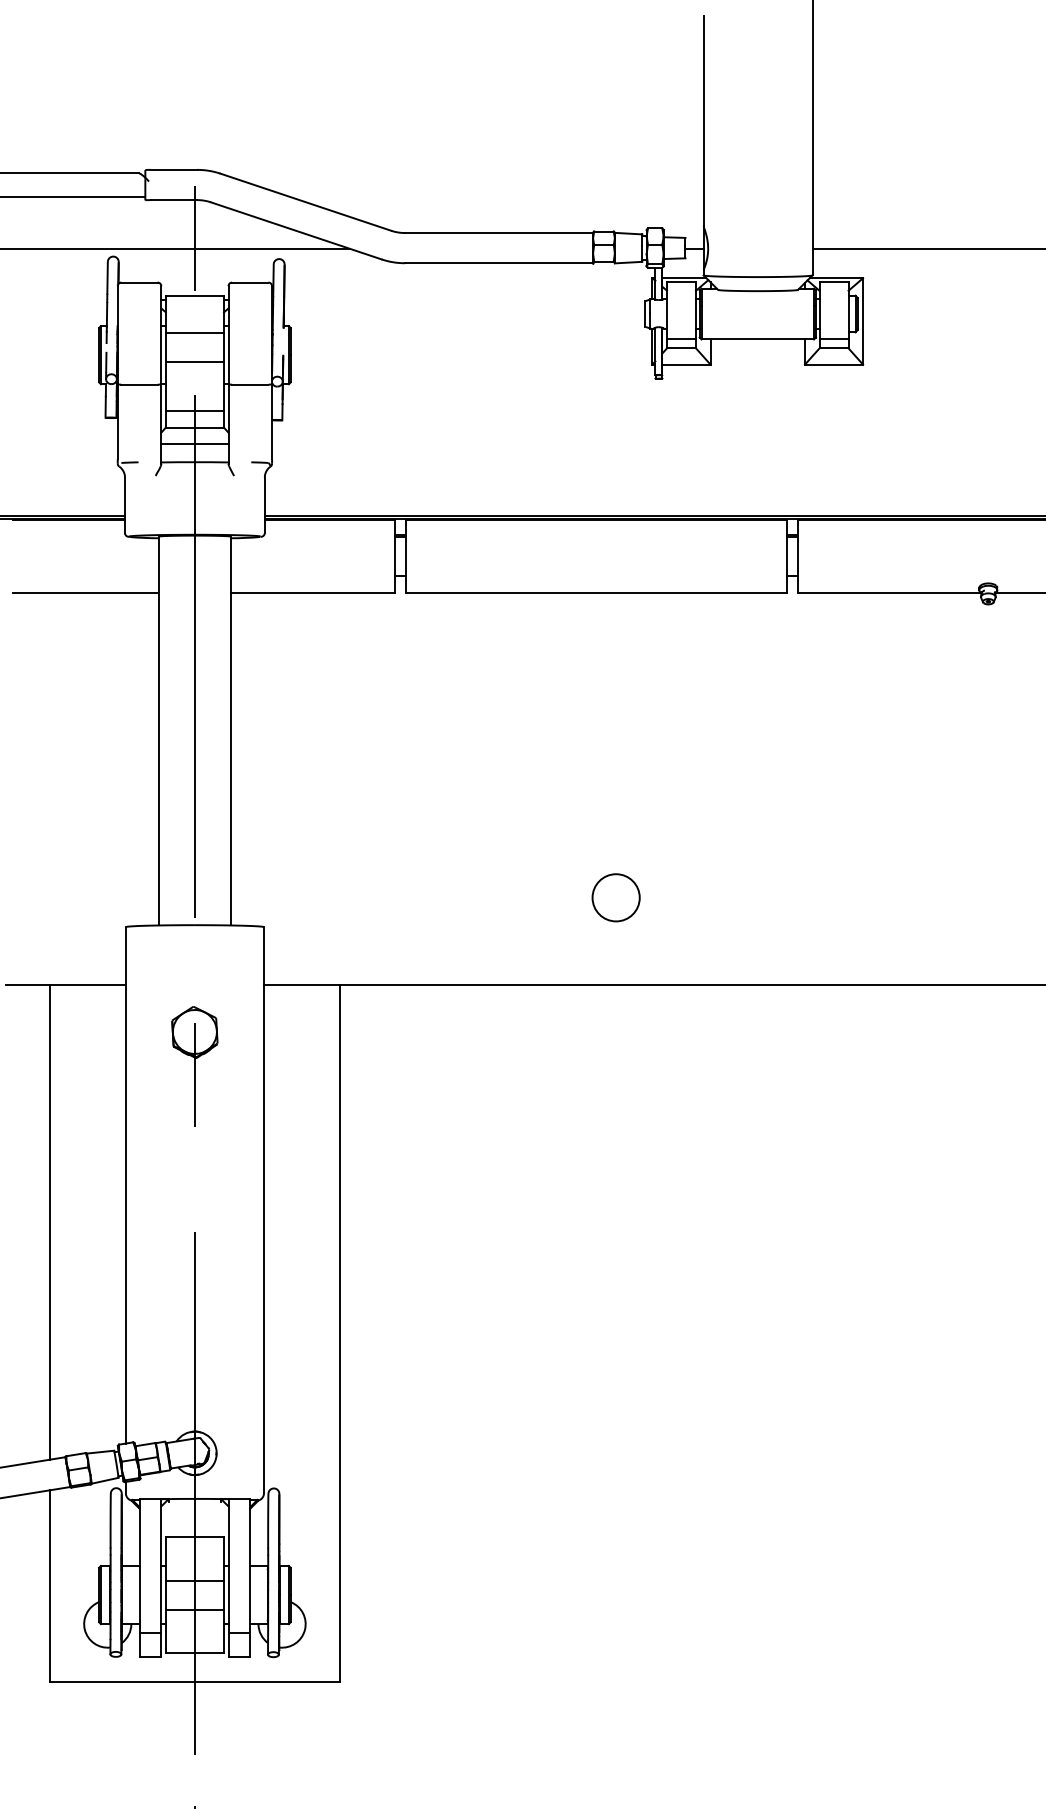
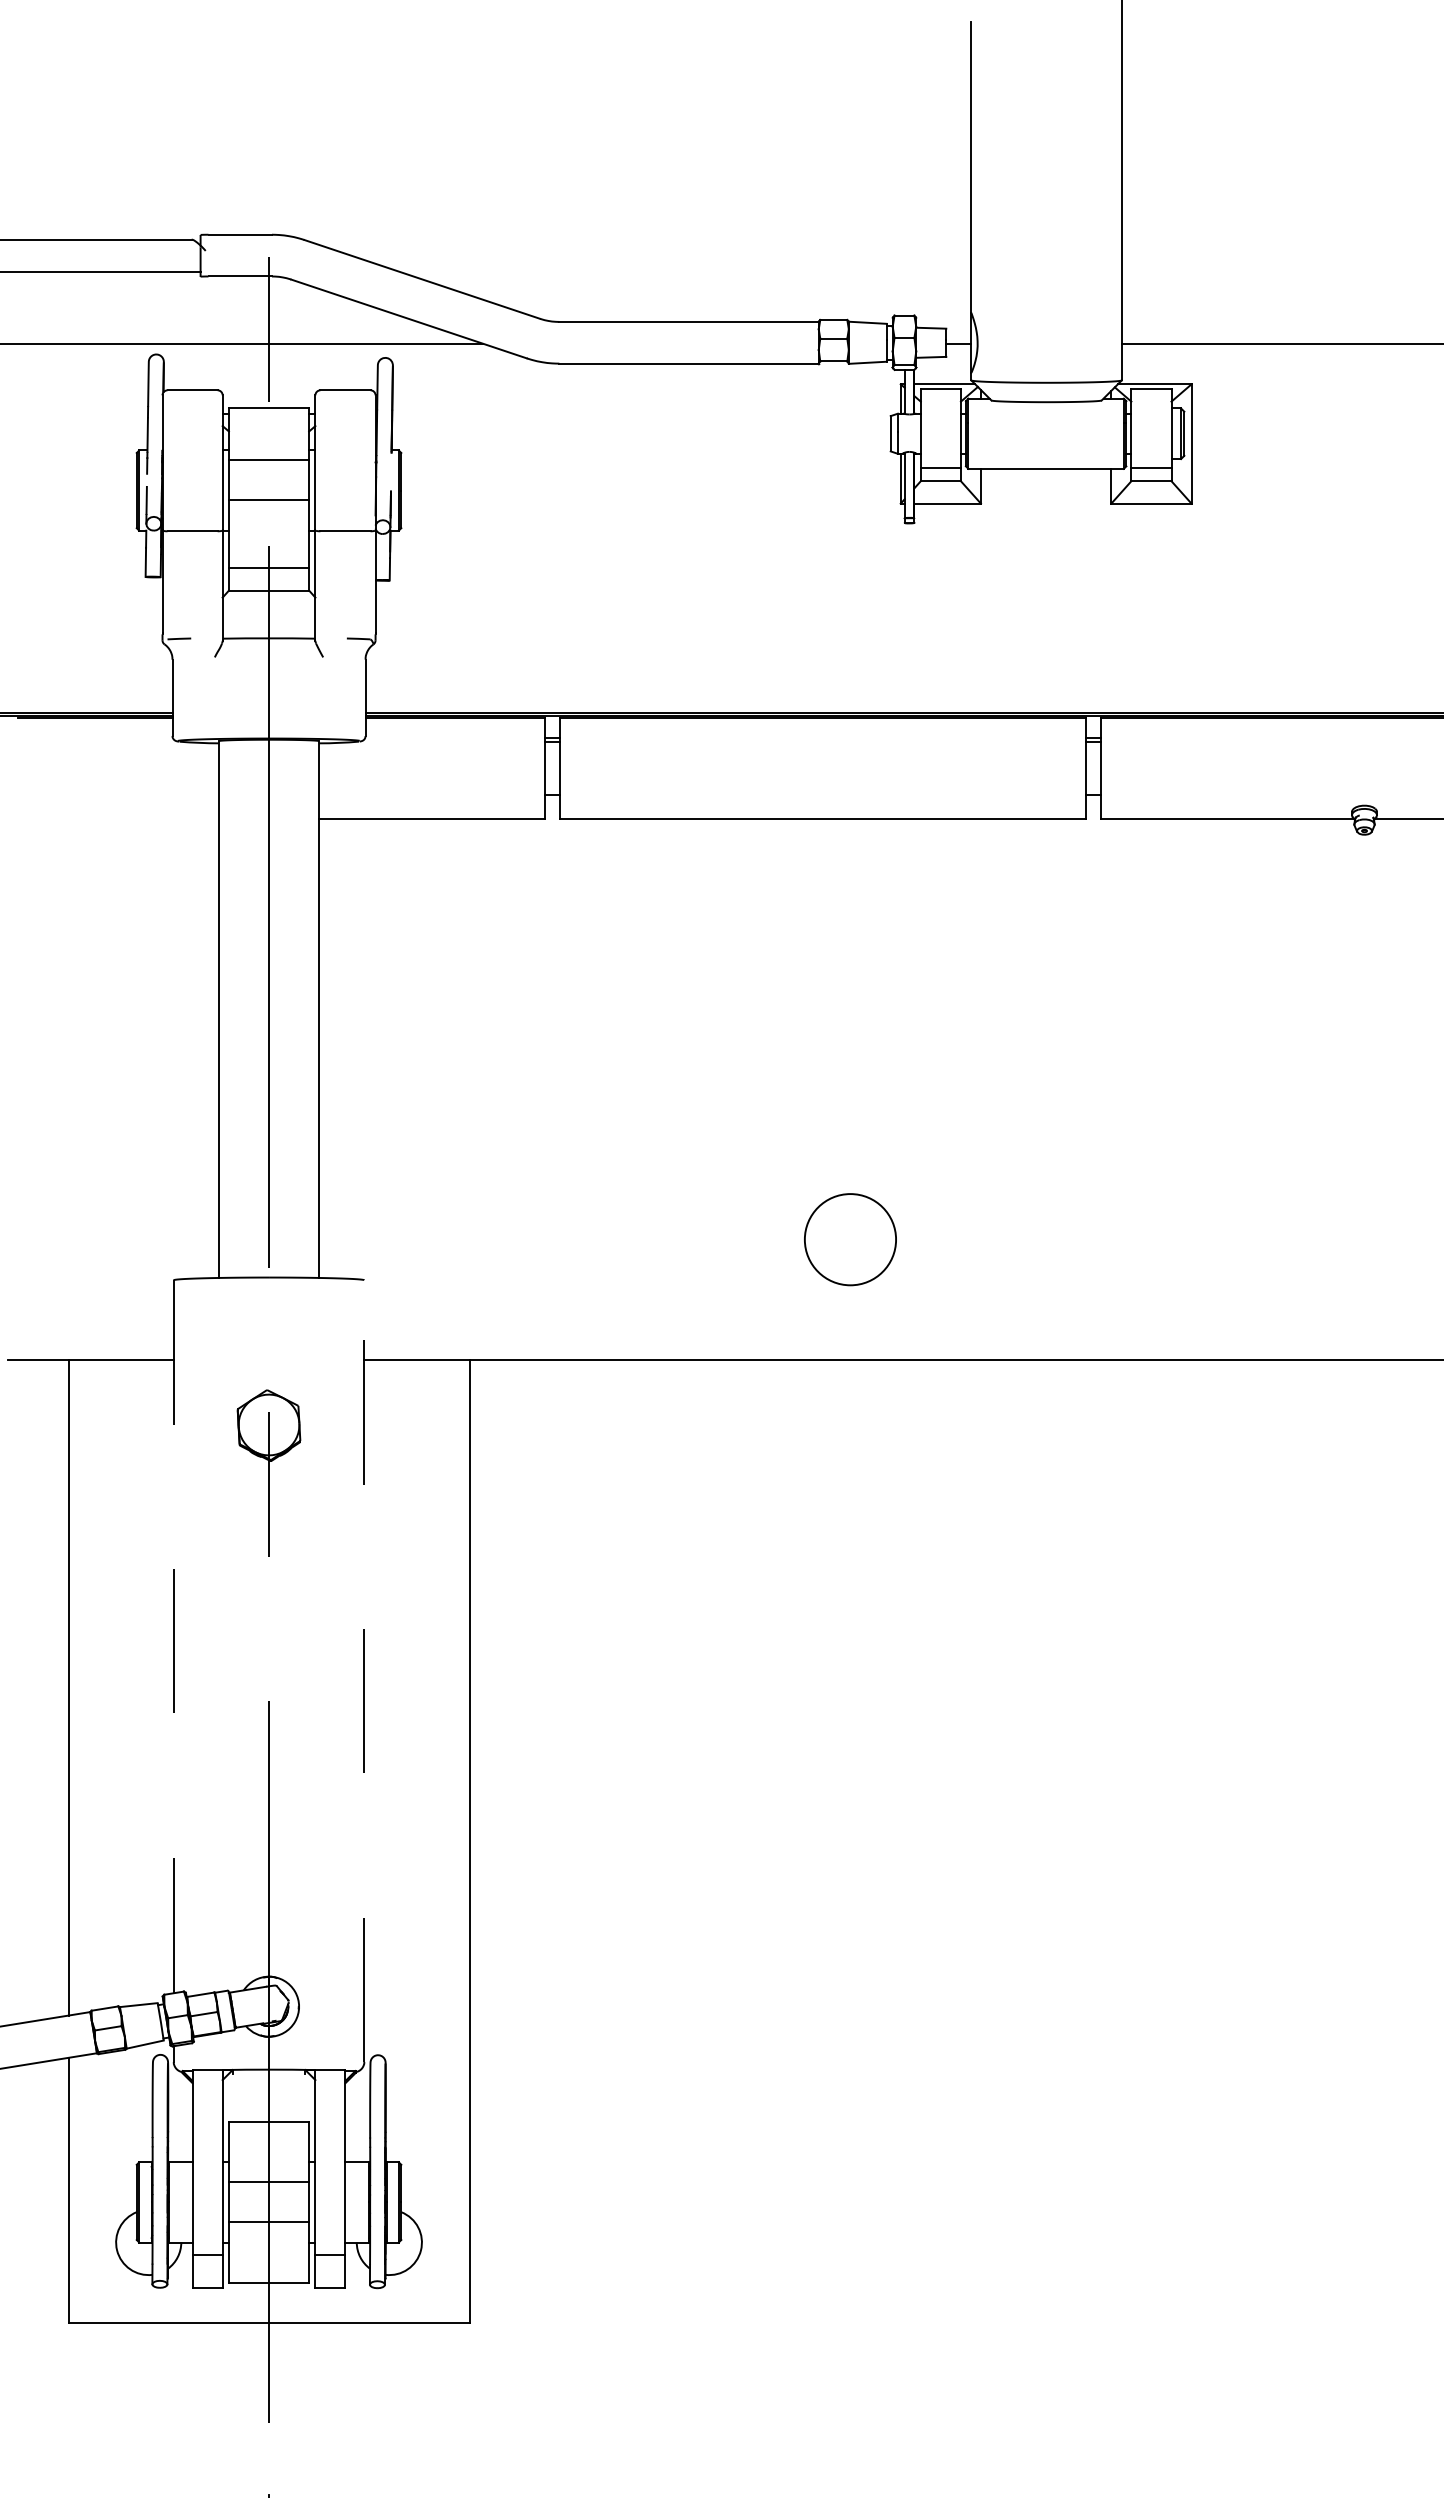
line: (194, 444) -> (268, 613), removed
line: (85, 592) -> (118, 818), removed
circle: (616, 897) -> (850, 1239), size x1.4
line: (125, 1185) -> (173, 1637), solid -> dashed
line: (264, 1210) -> (364, 1671), solid -> dashed

